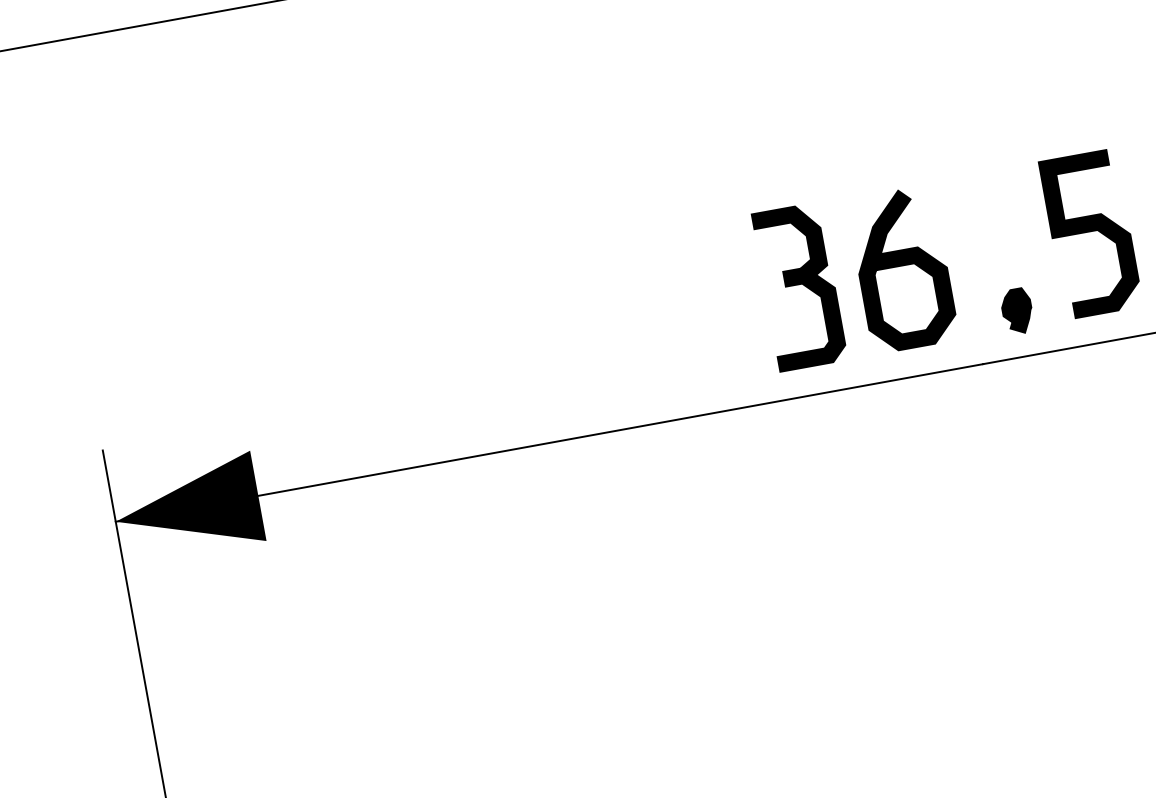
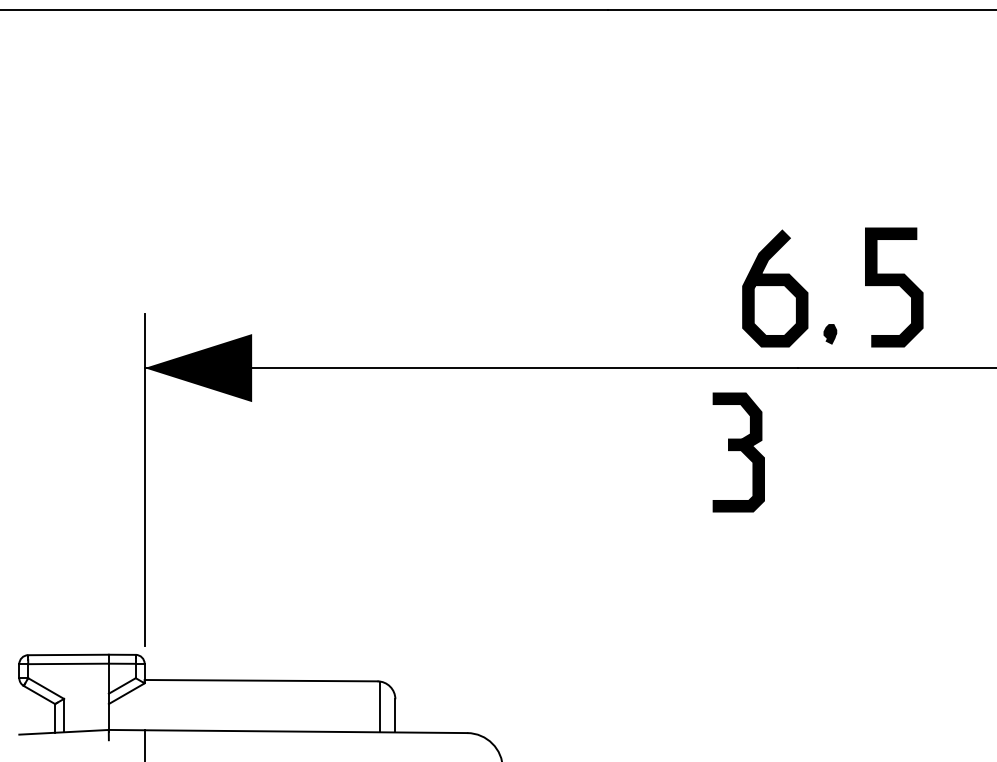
curve: (902, 265) -> (775, 285), moved
part: (799, 287) -> (738, 452), moved
part: (1017, 311) -> (830, 334), size x0.6

